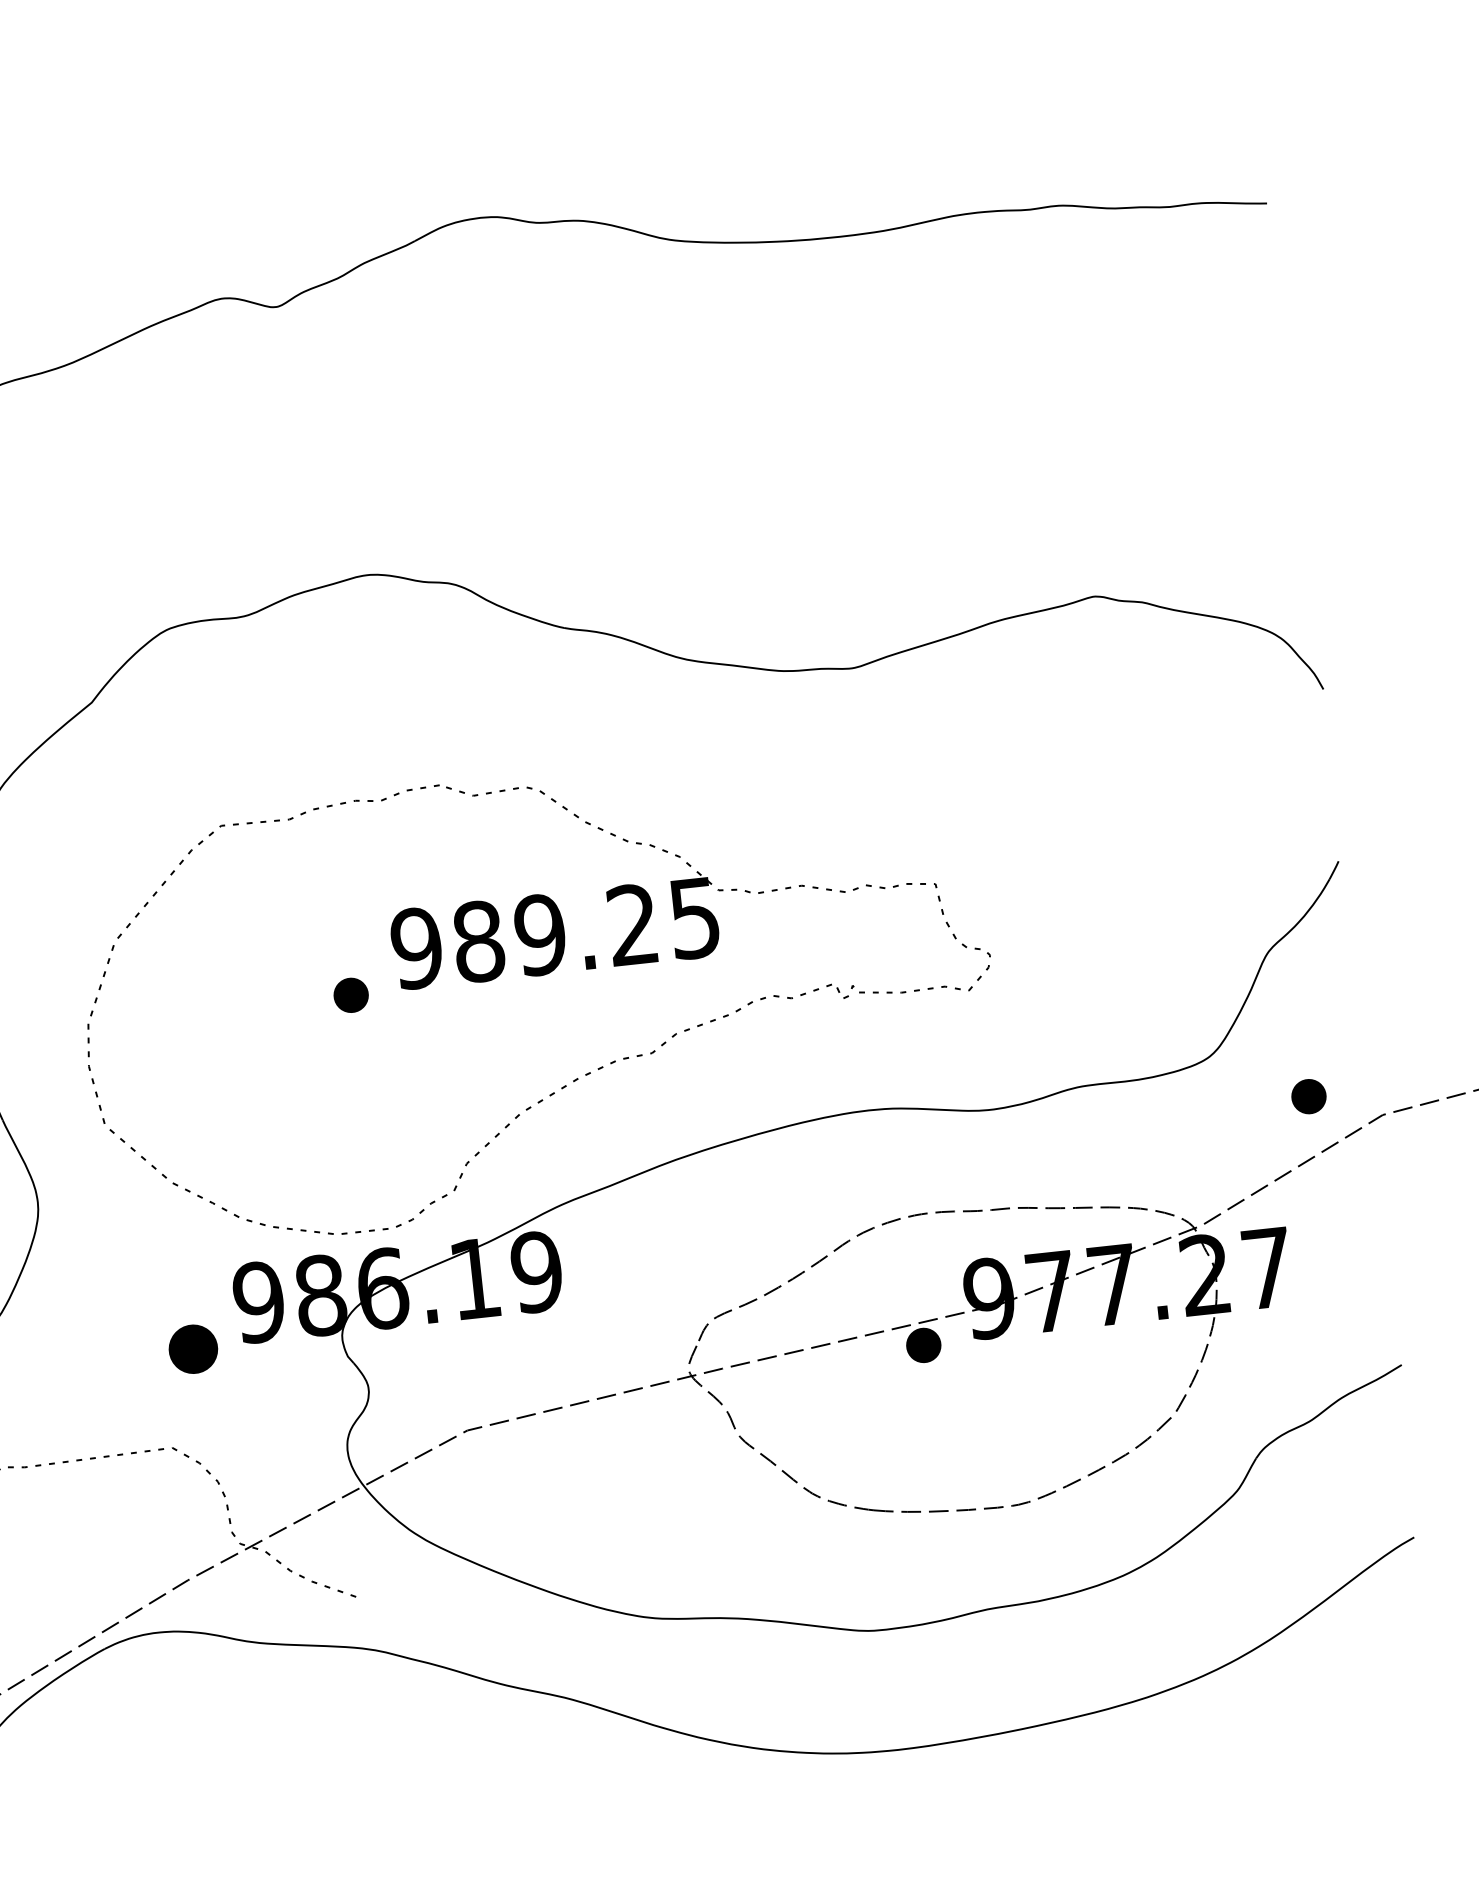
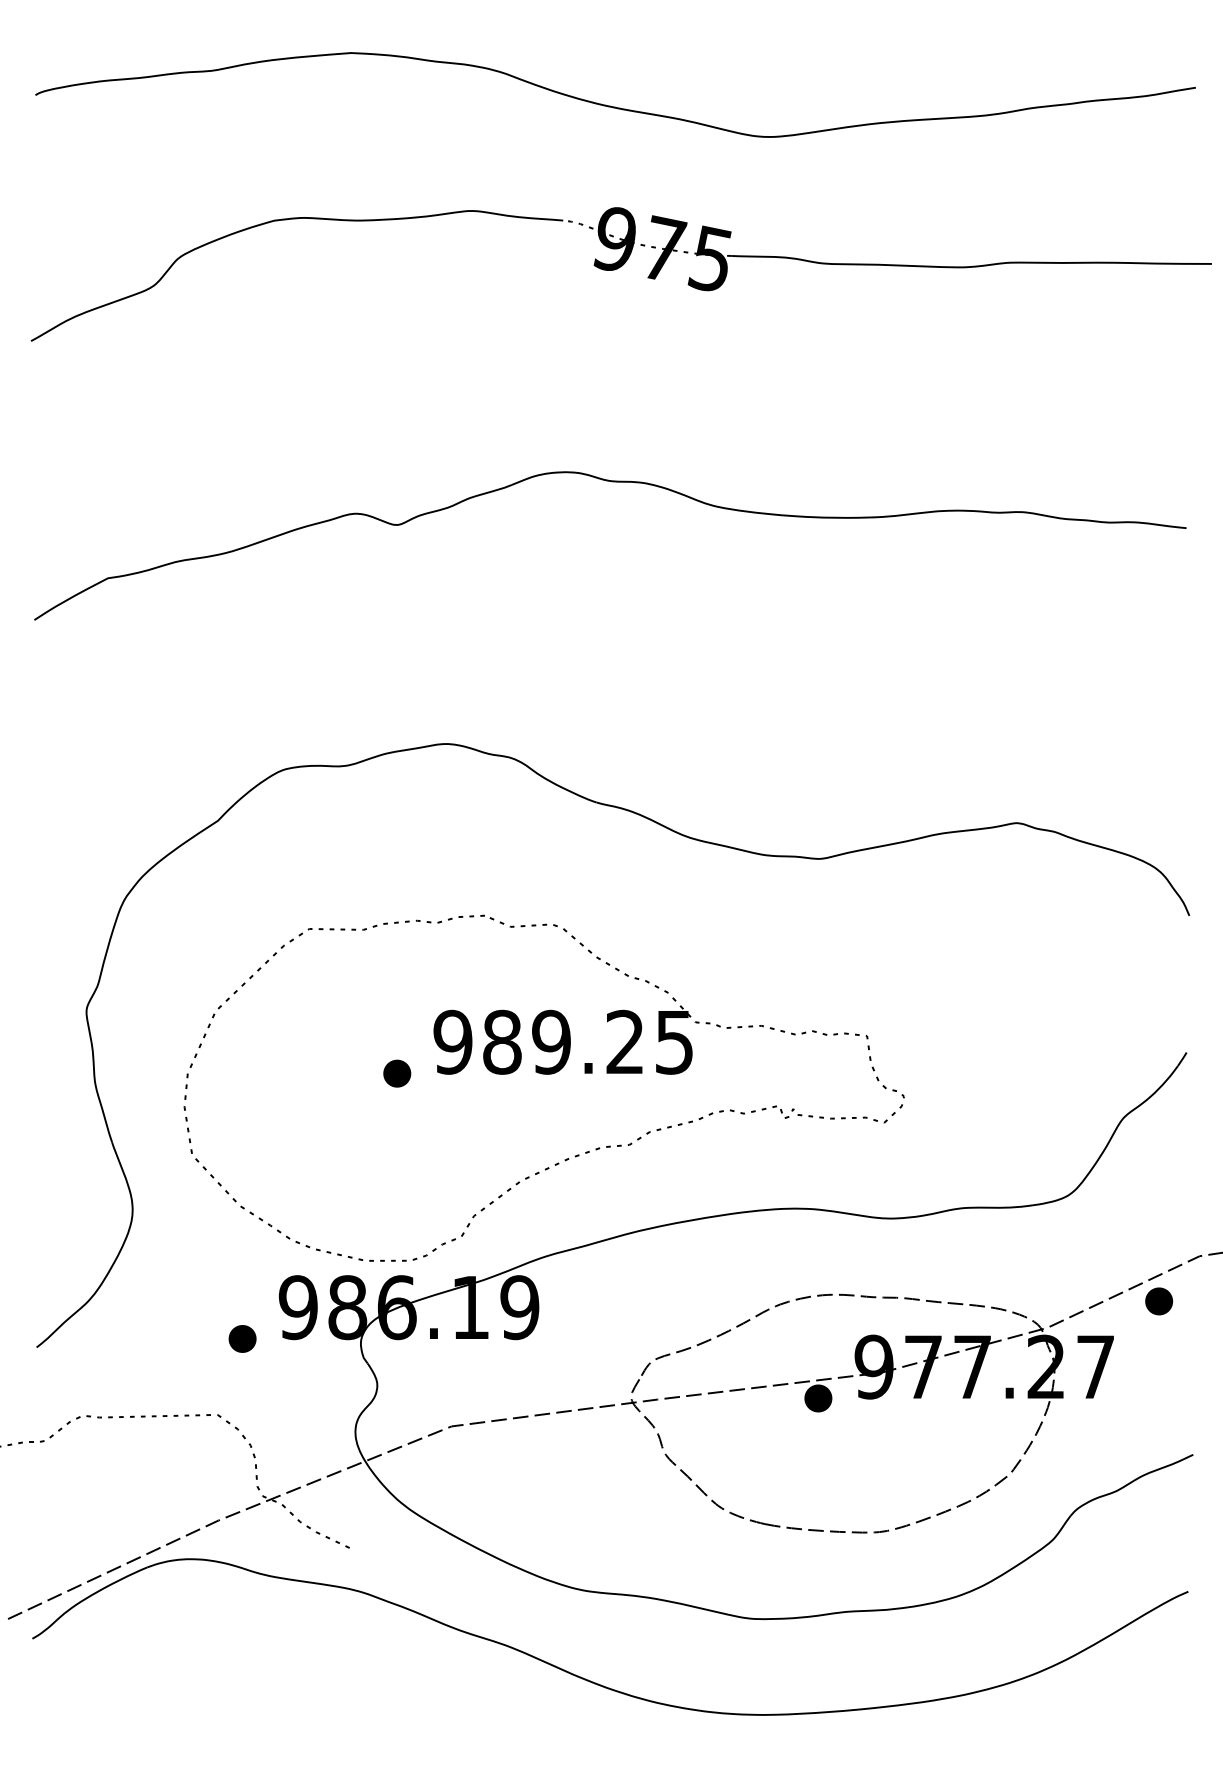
part: (1309, 1096) -> (1159, 1301), moved
part: (193, 1348) -> (242, 1338), size x0.71

